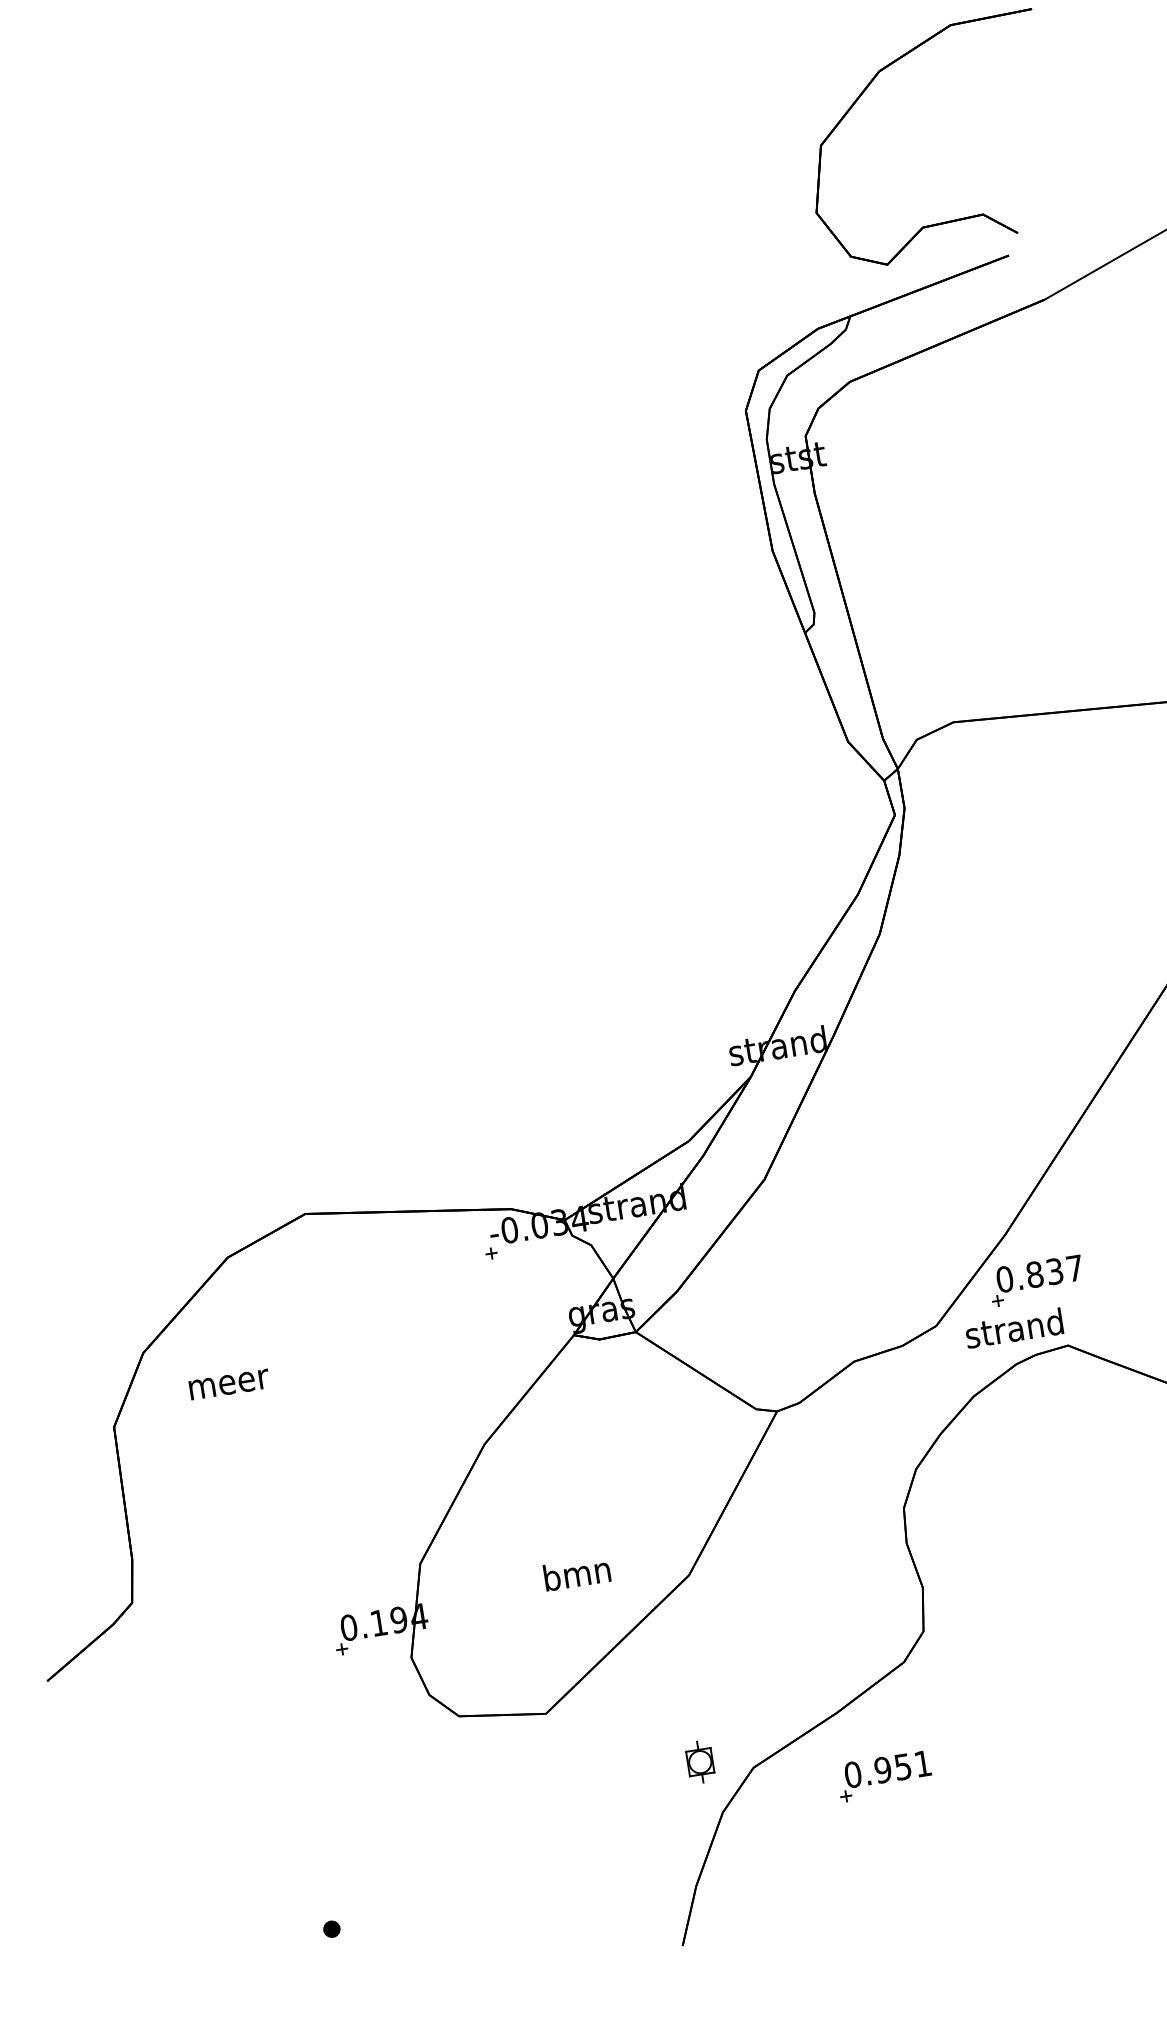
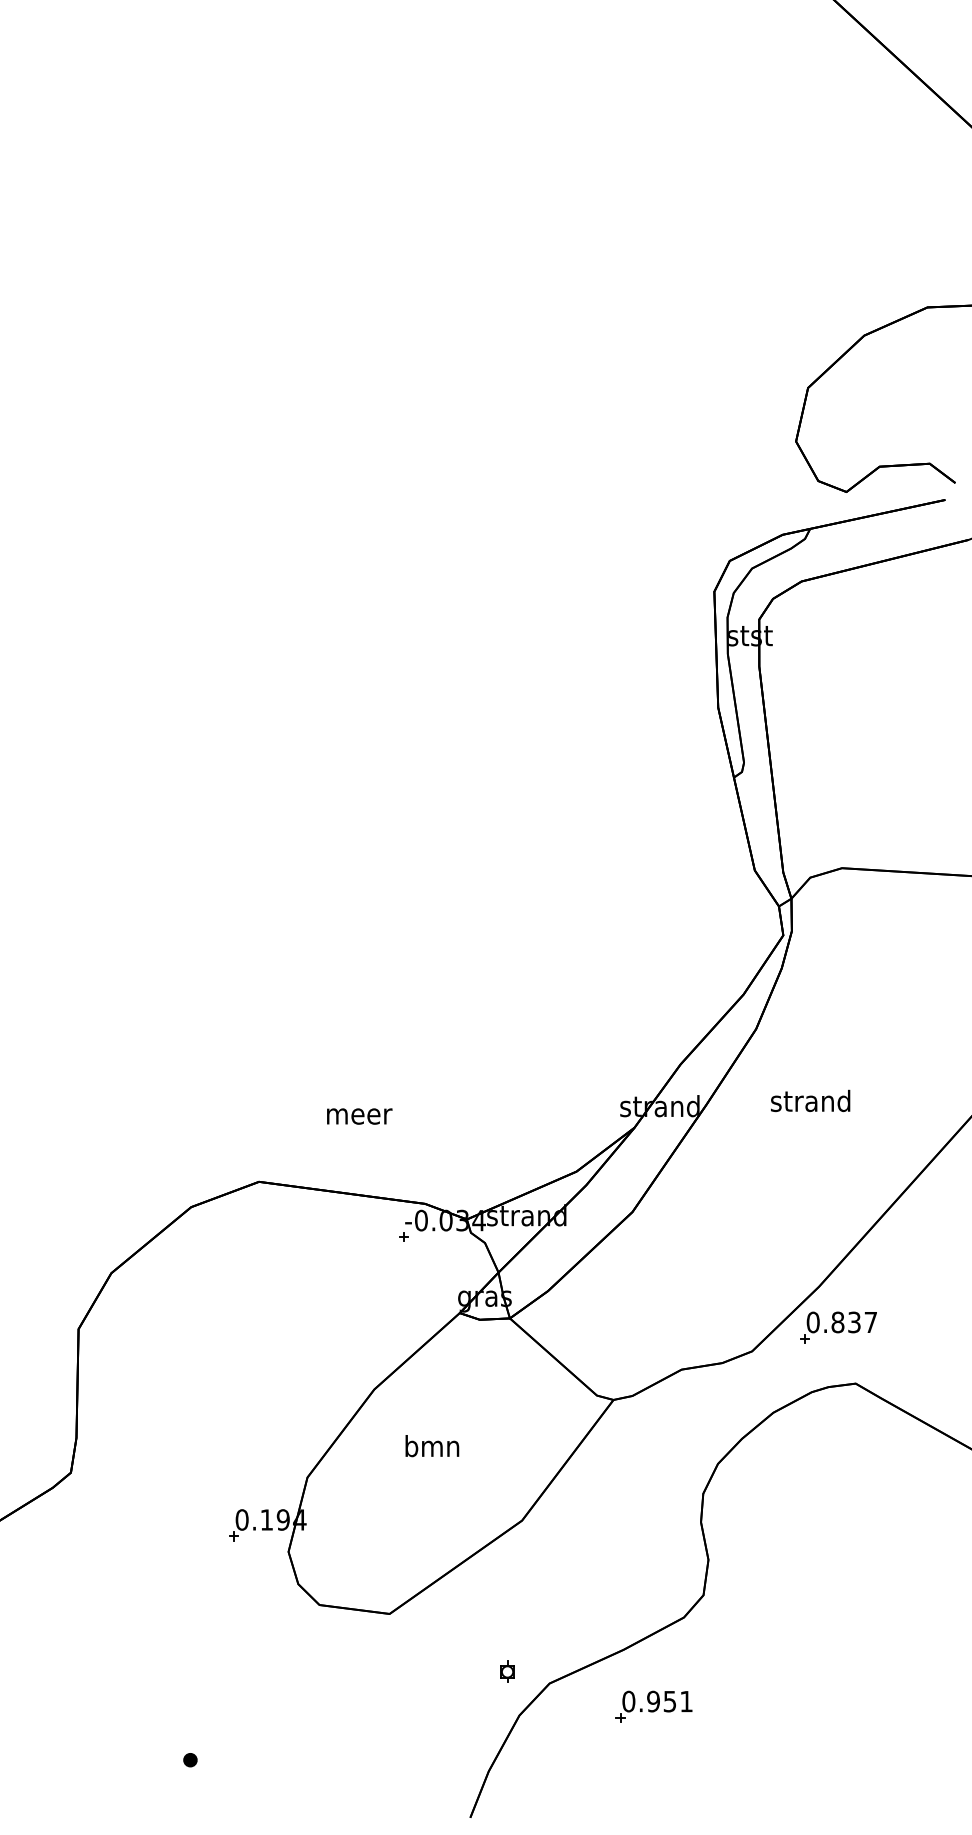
text: (1014, 1327) -> (810, 1100), moved
text: (229, 1384) -> (359, 1116), moved
text: (577, 1573) -> (432, 1446), moved
part: (700, 1761) -> (507, 1671), size x0.62

